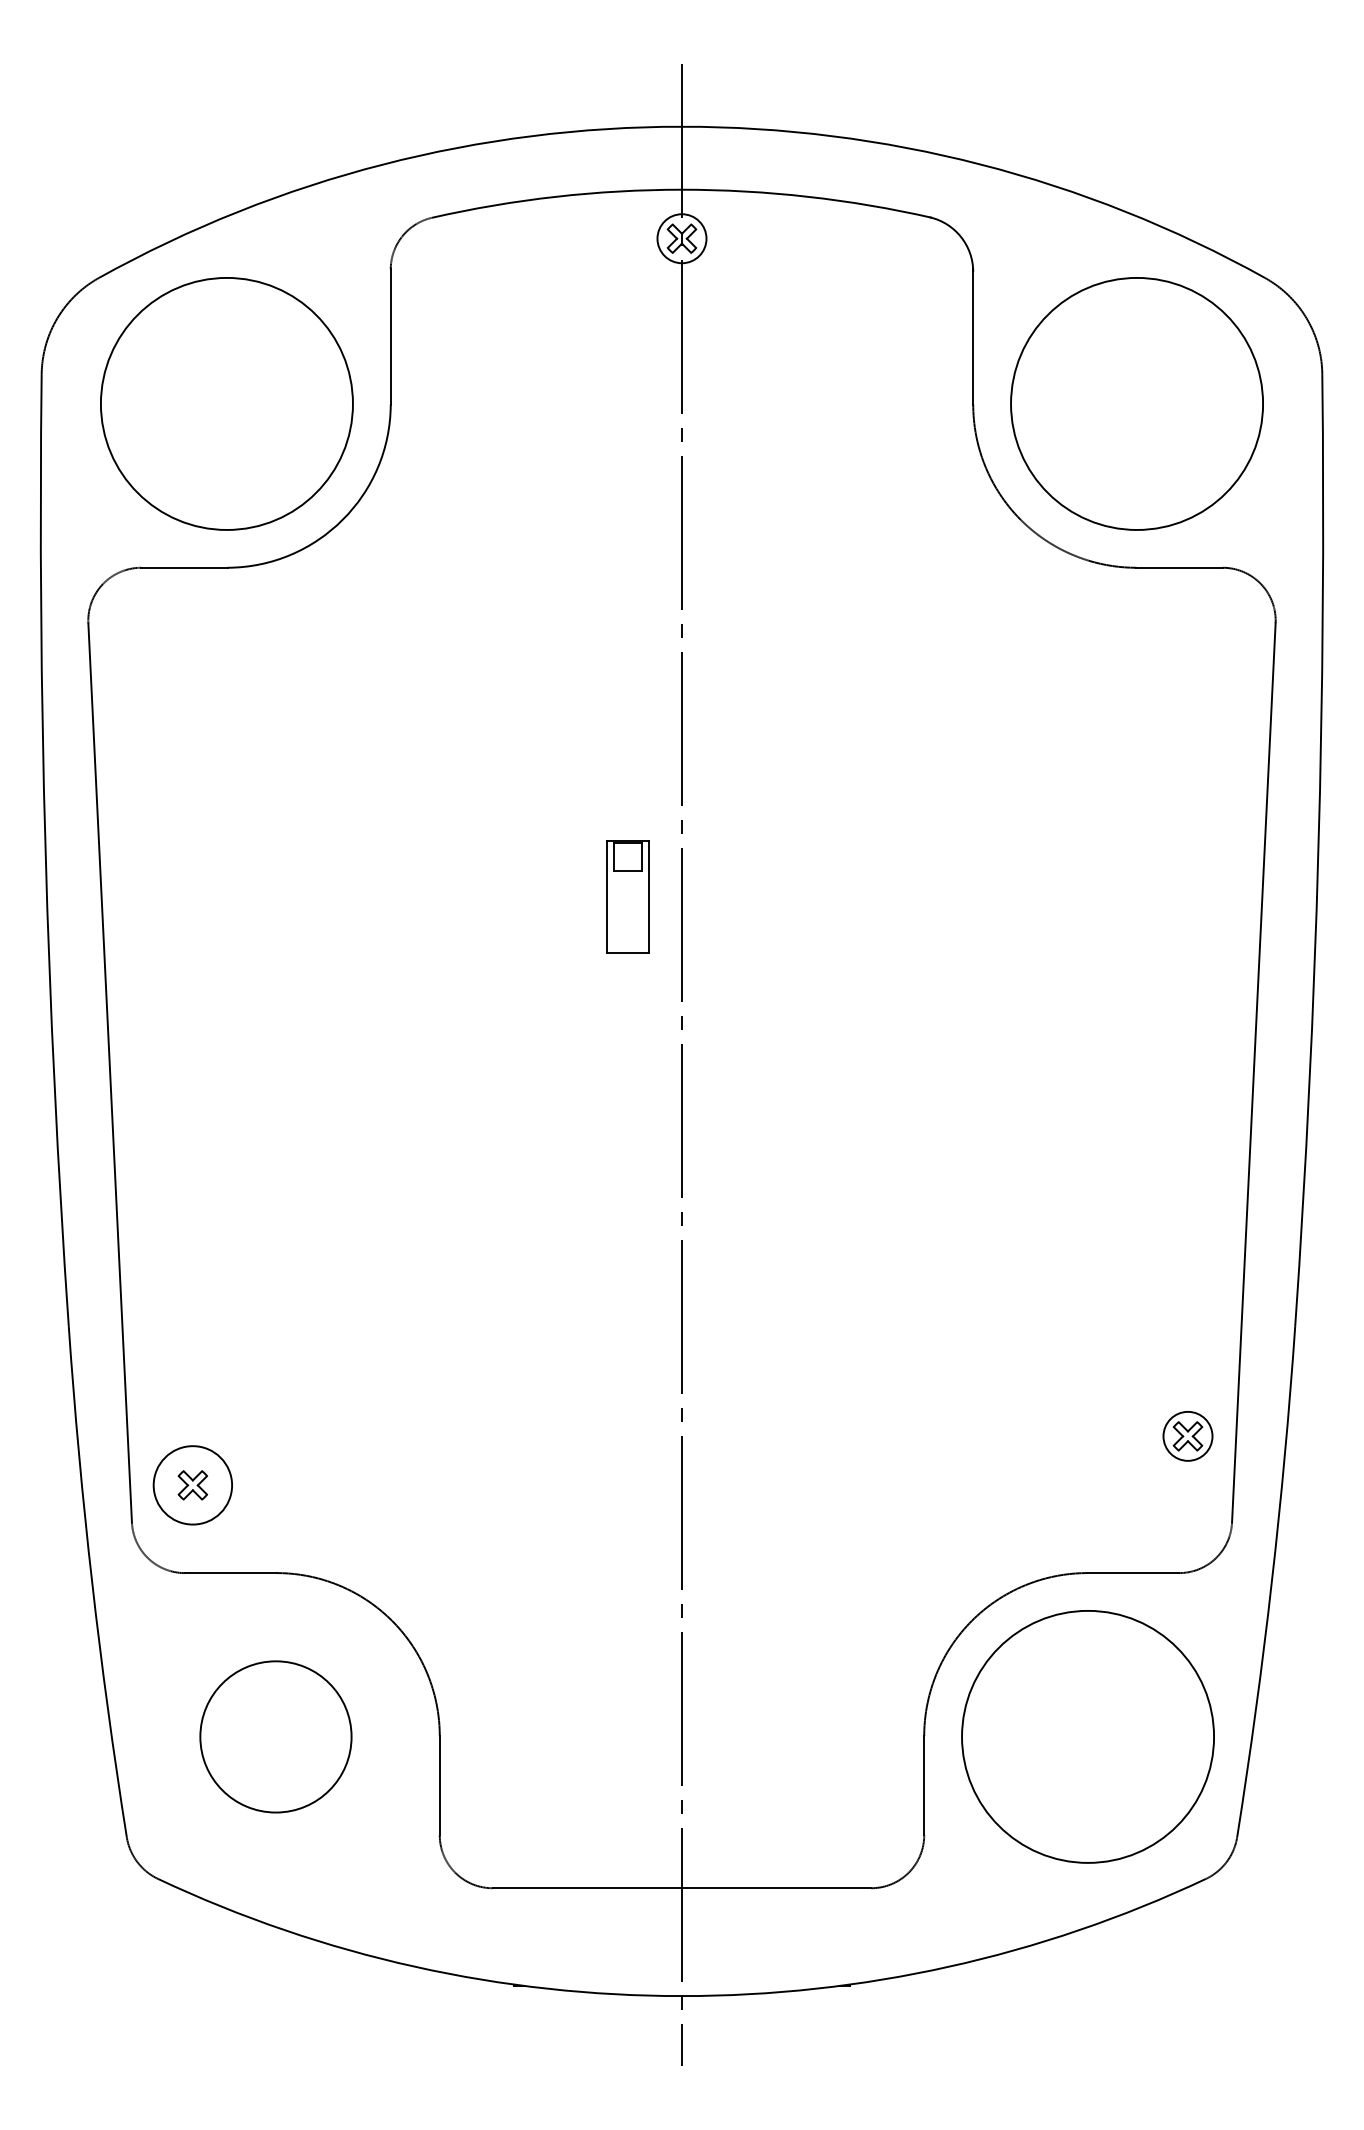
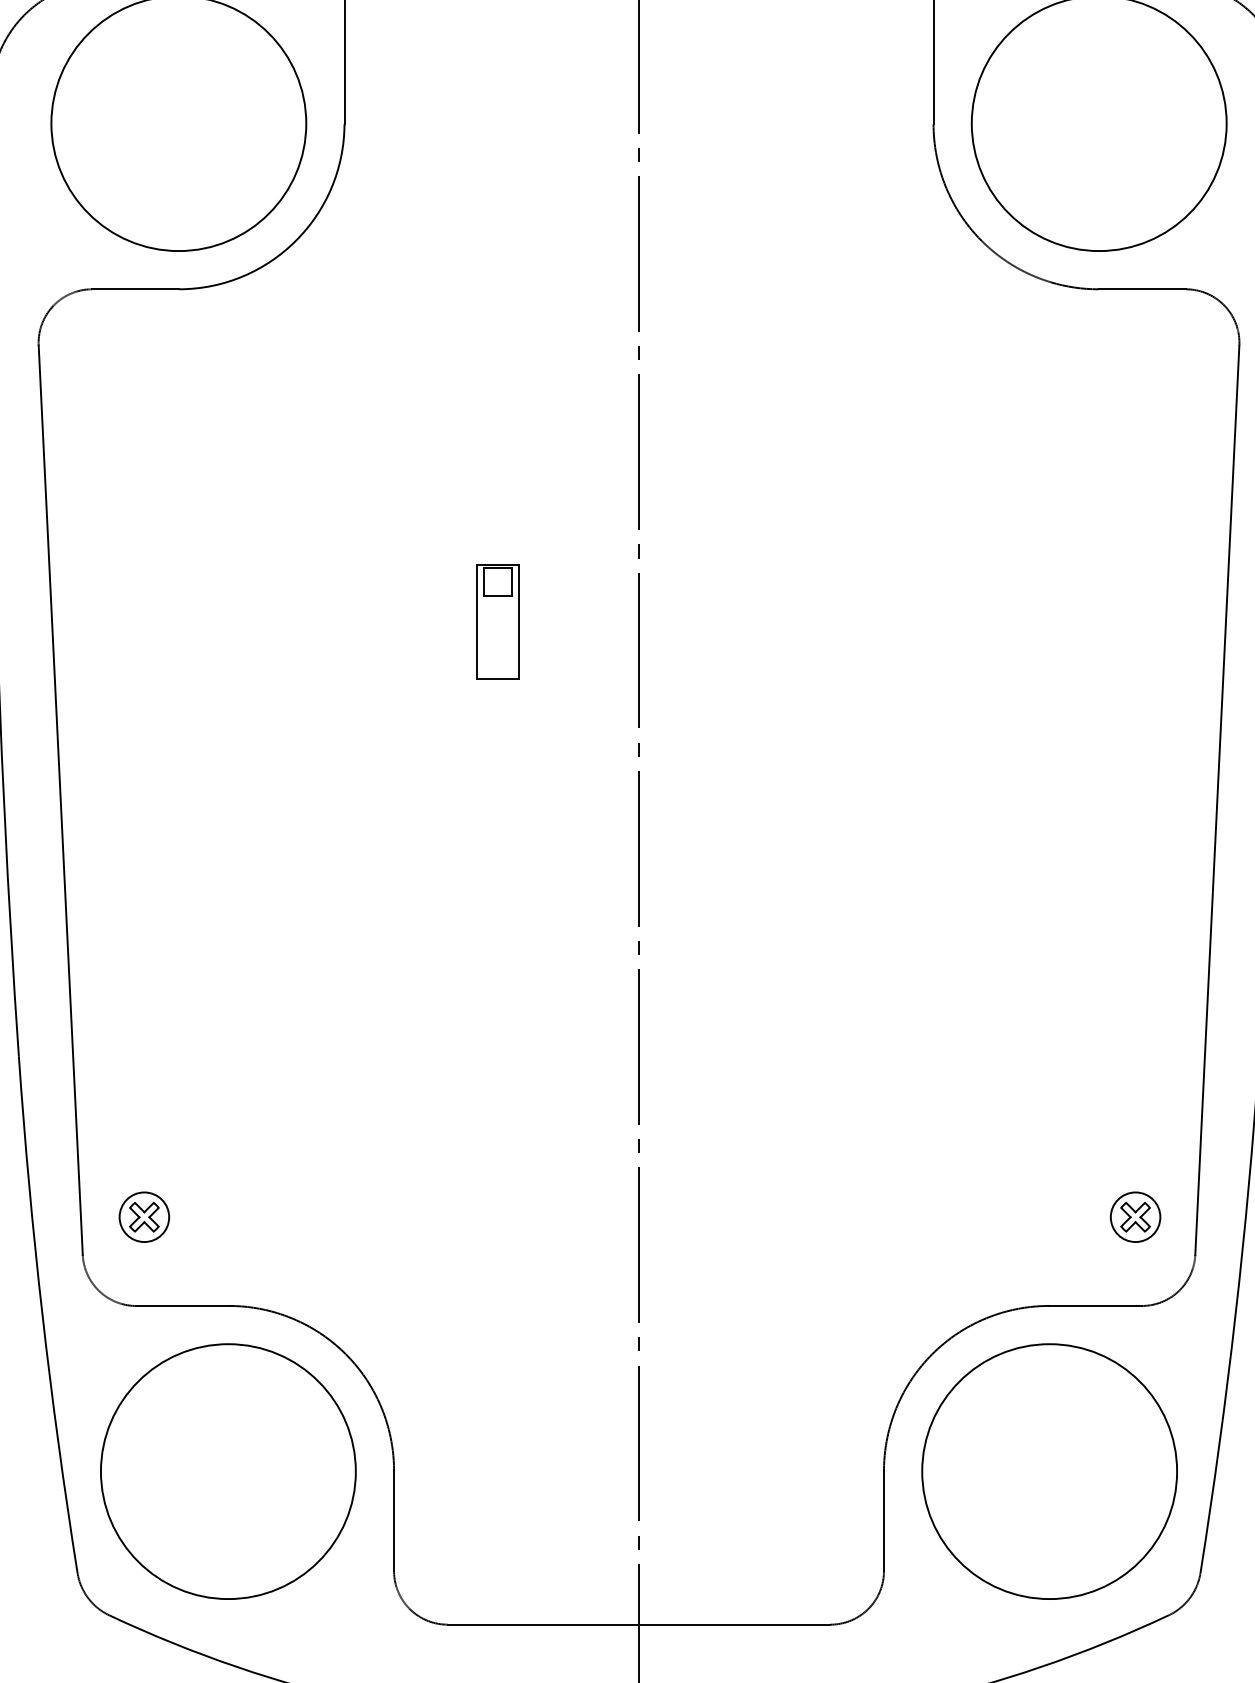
part: (627, 896) -> (497, 621), moved
part: (1187, 1436) -> (1135, 1217), moved
circle: (192, 1484) -> (144, 1216), size x0.62
circle: (275, 1736) -> (227, 1471), size x1.67

